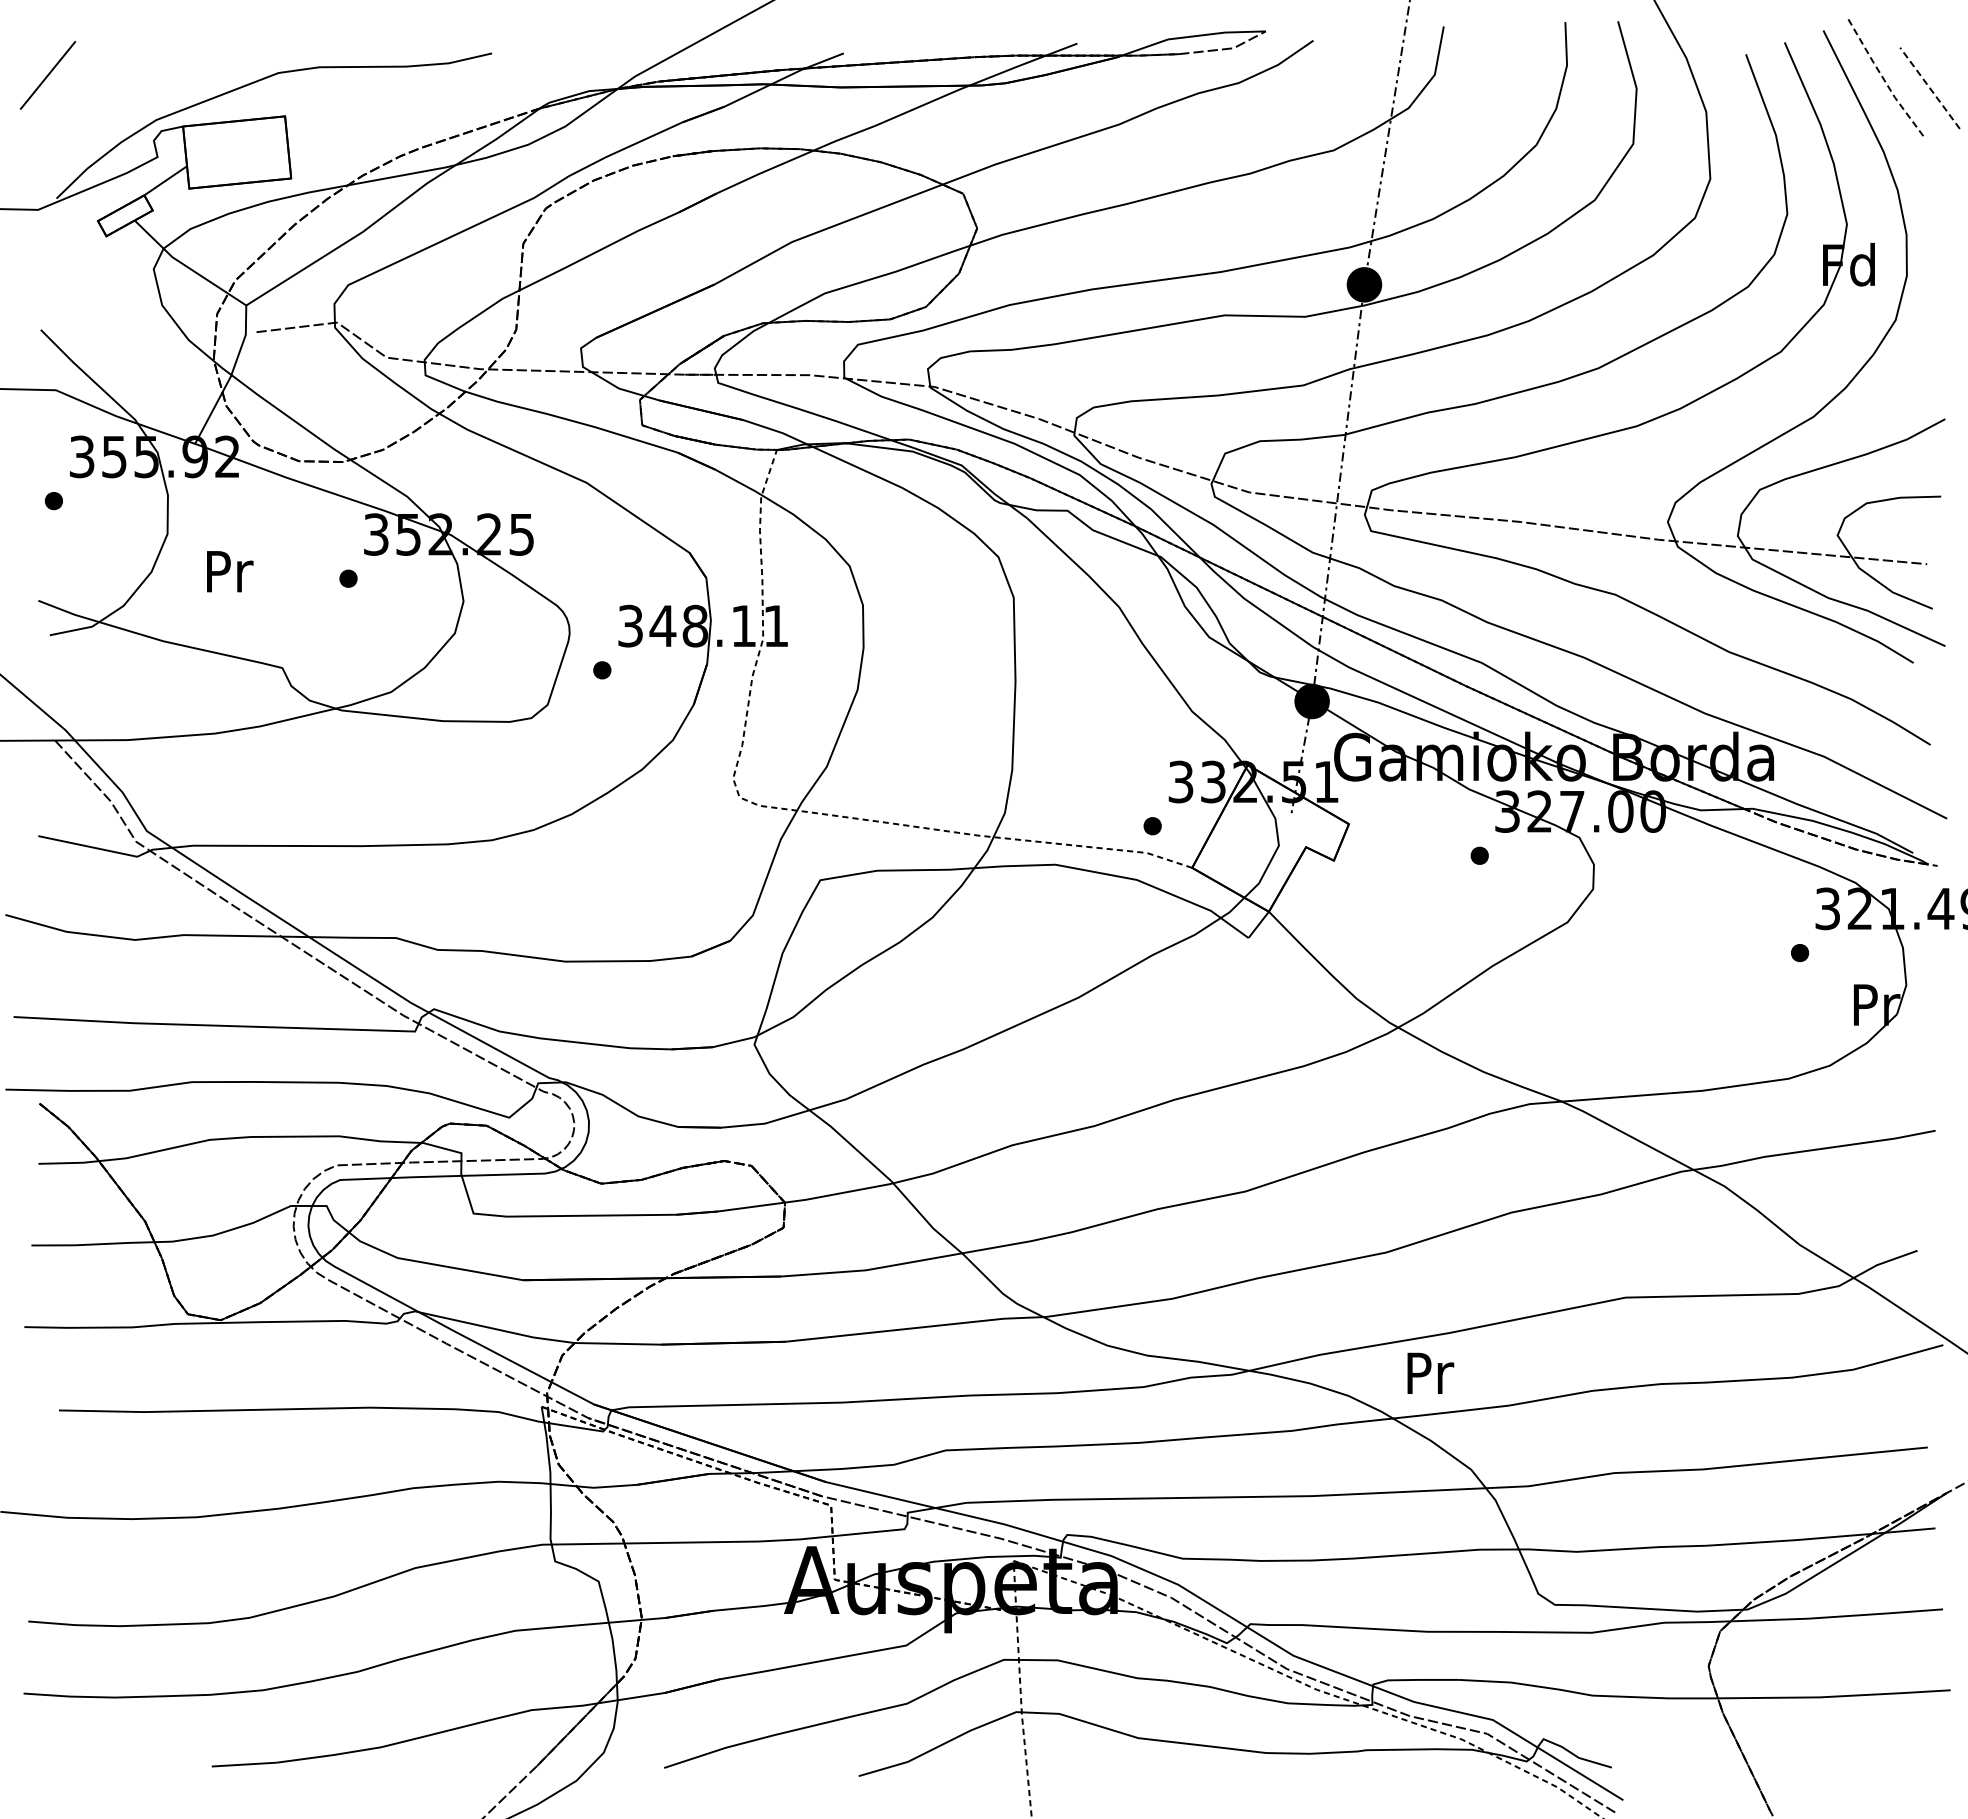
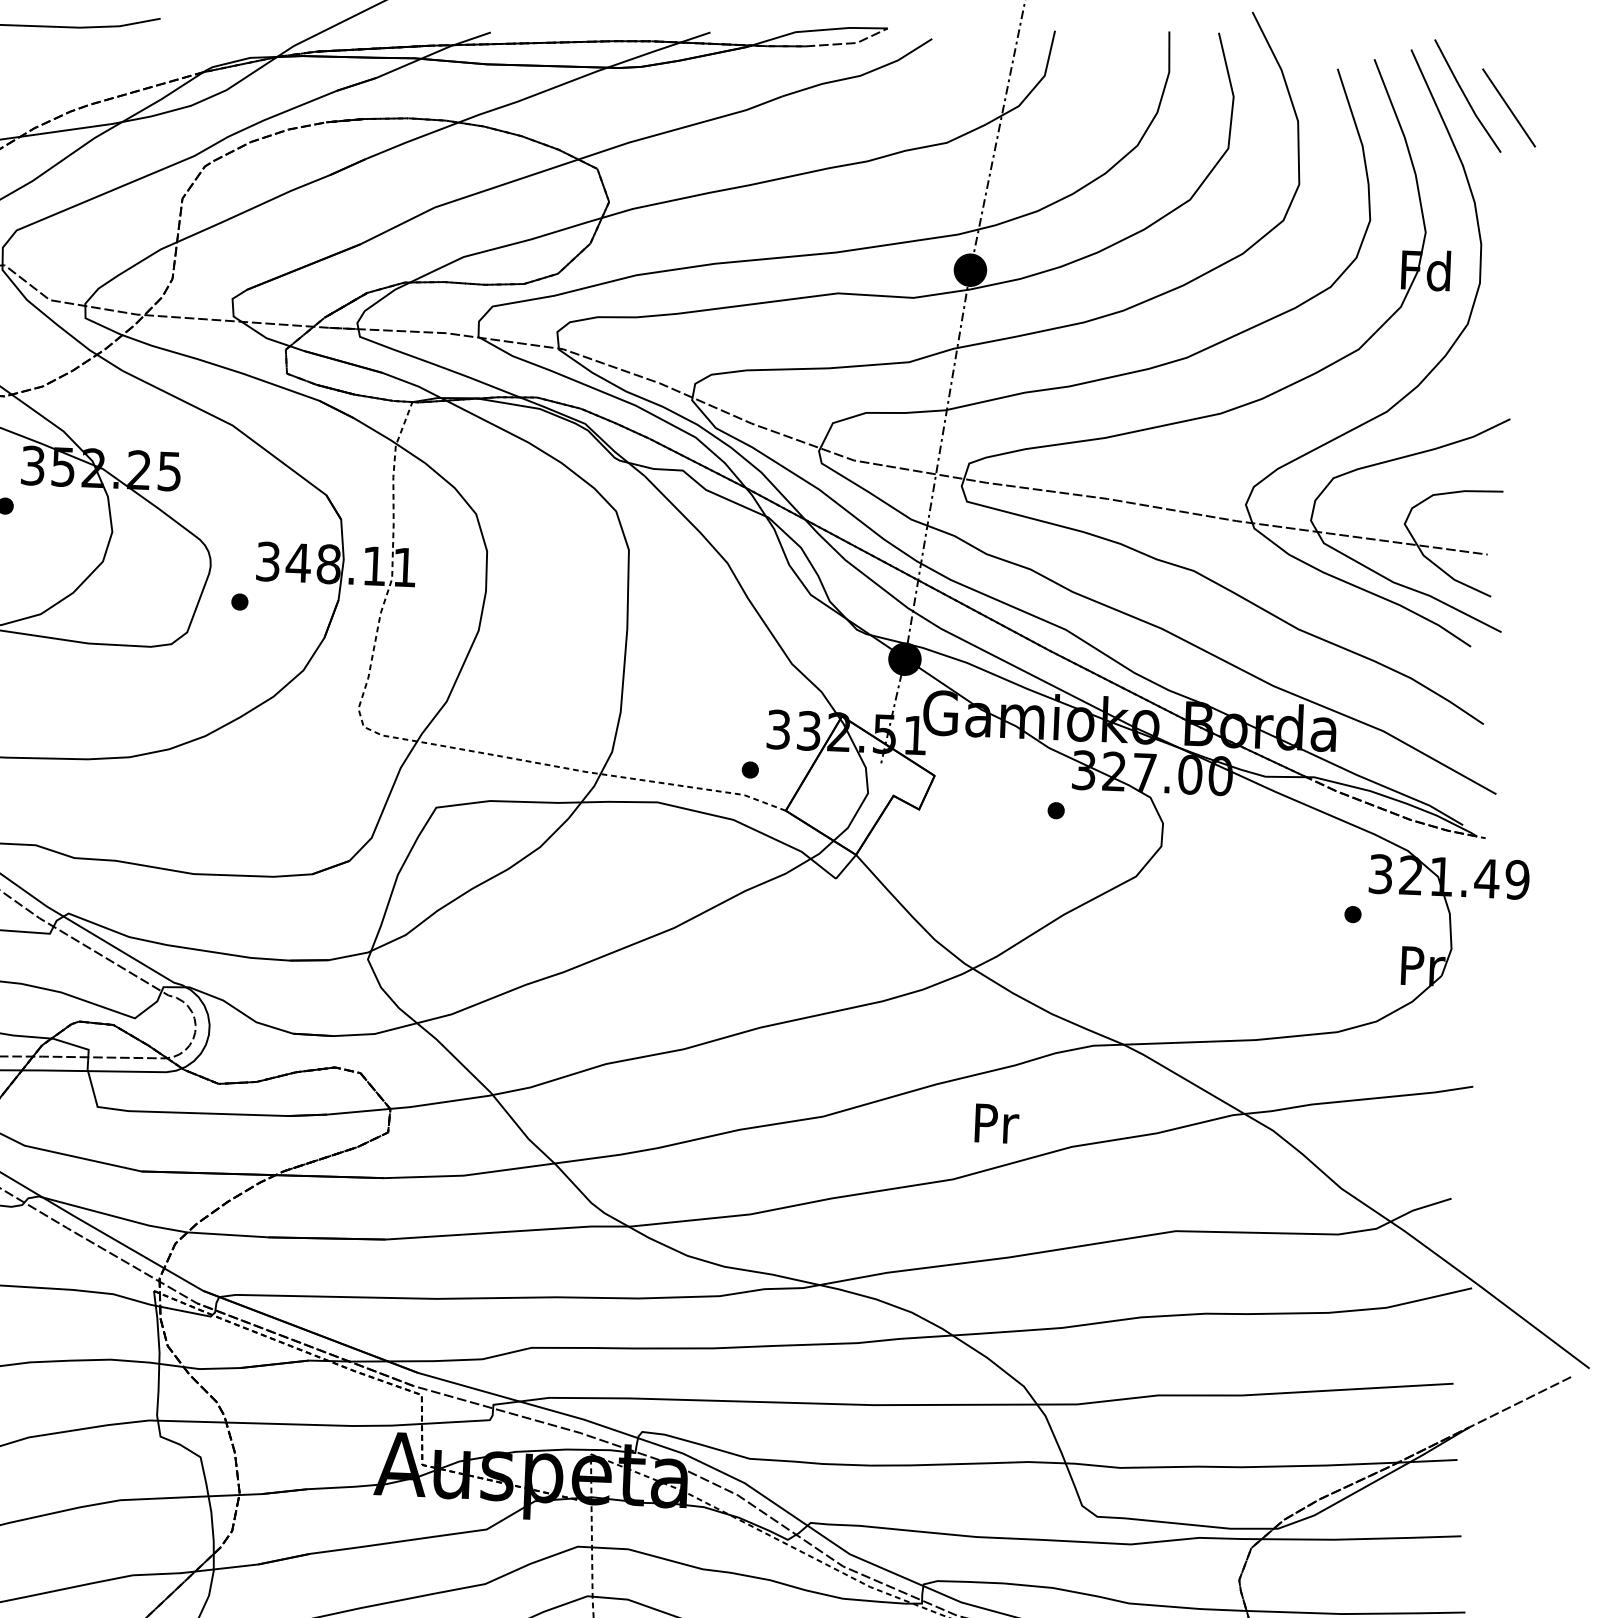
line: (1883, 78) -> (1465, 96), dashed -> solid
line: (1929, 87) -> (1508, 107), dashed -> solid
text: (1430, 1372) -> (996, 1122), moved

